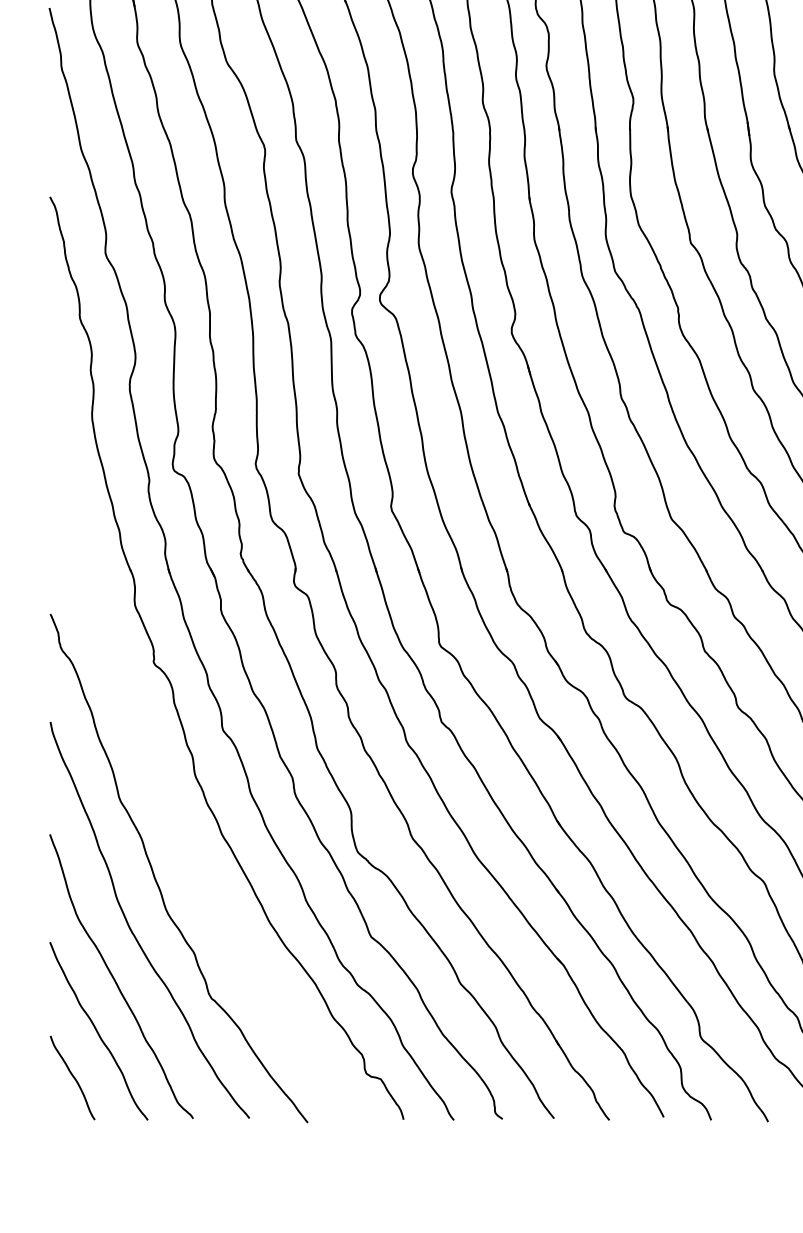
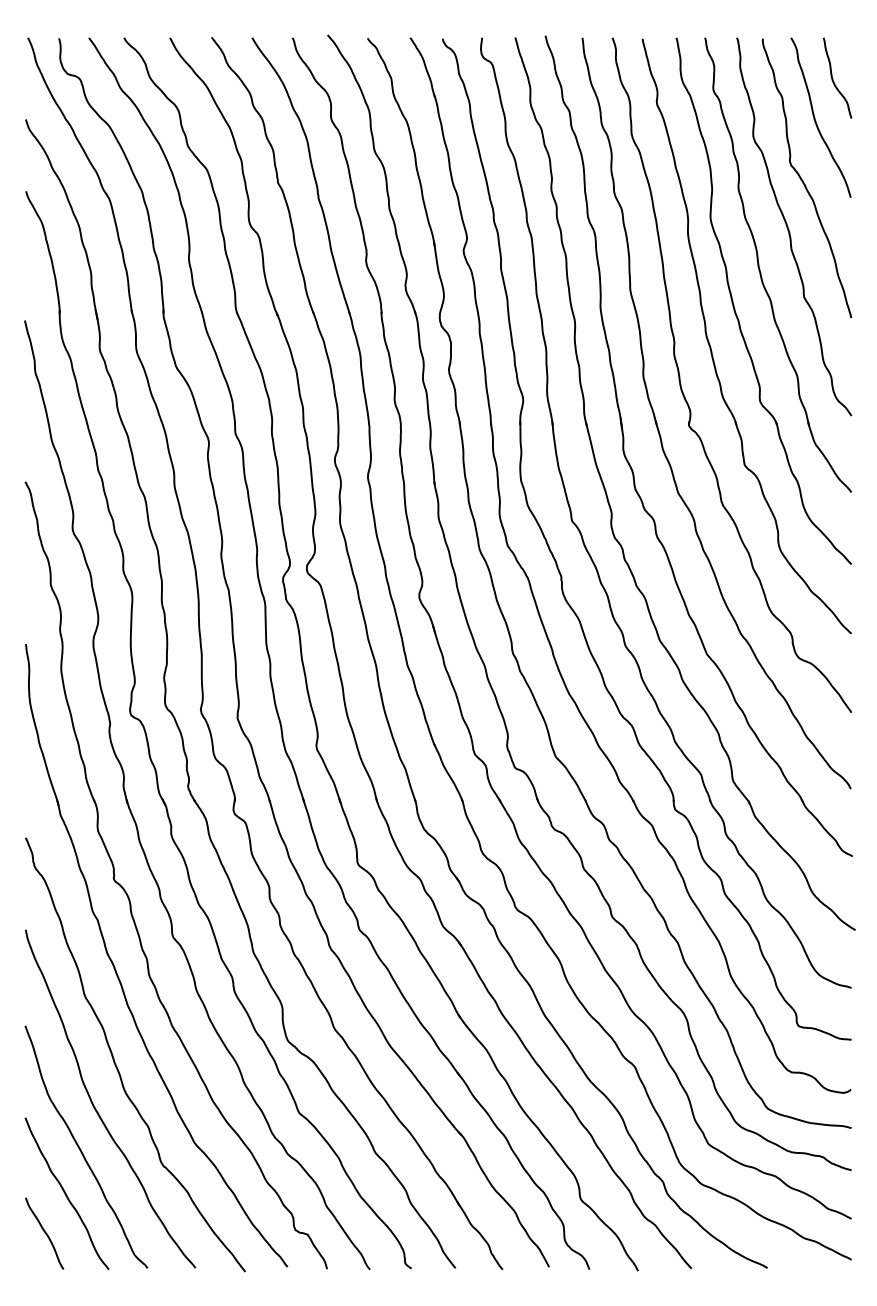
part: (158, 771) -> (117, 972), added

